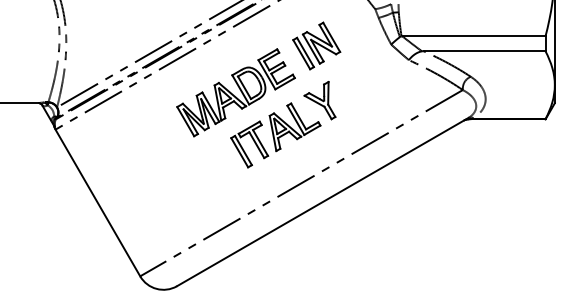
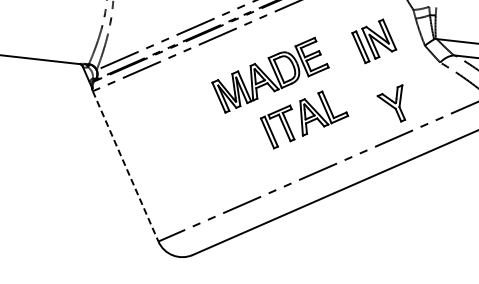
part: (316, 45) -> (374, 40), moved
part: (319, 100) -> (391, 102), moved
line: (97, 202) -> (125, 165), solid -> dashed

